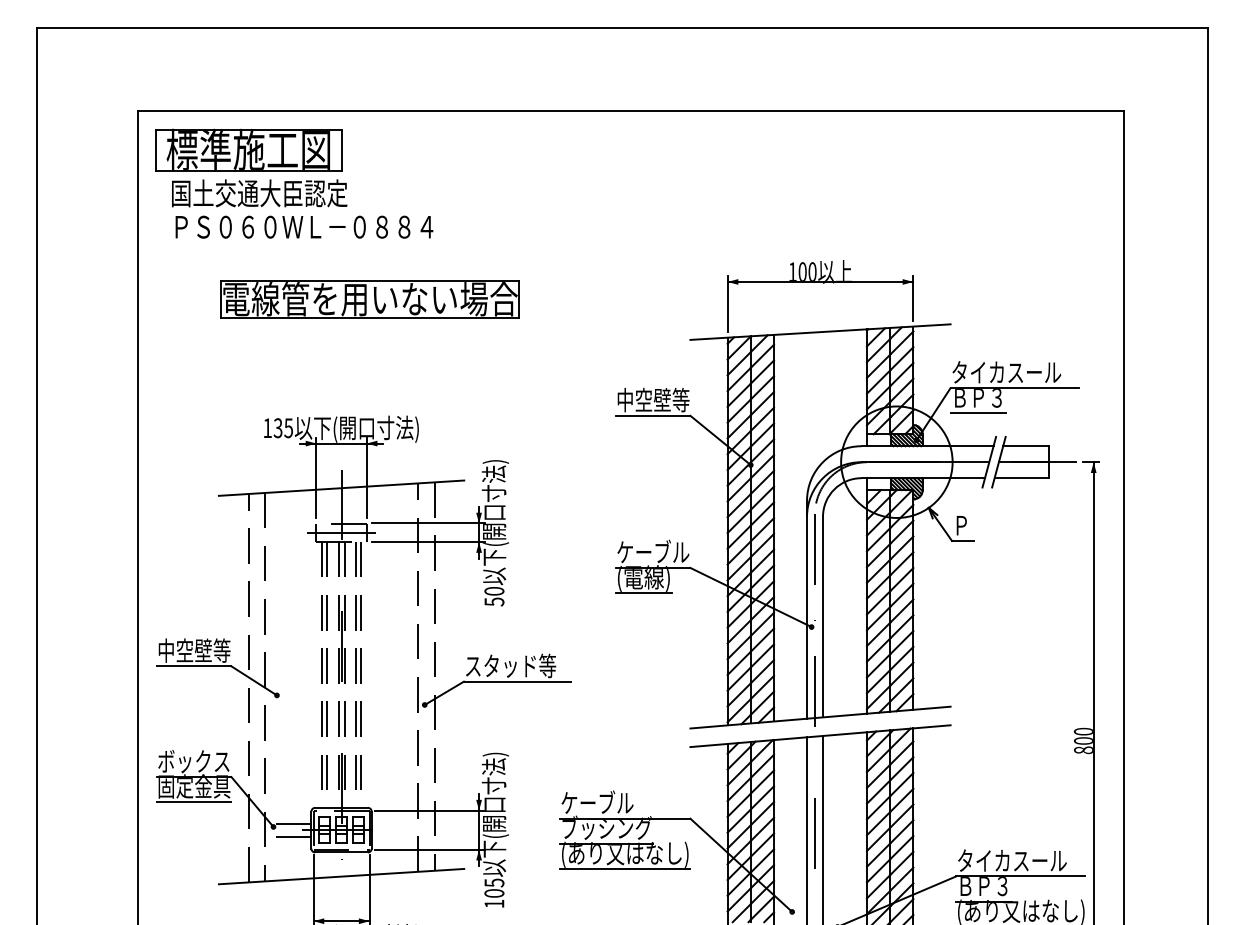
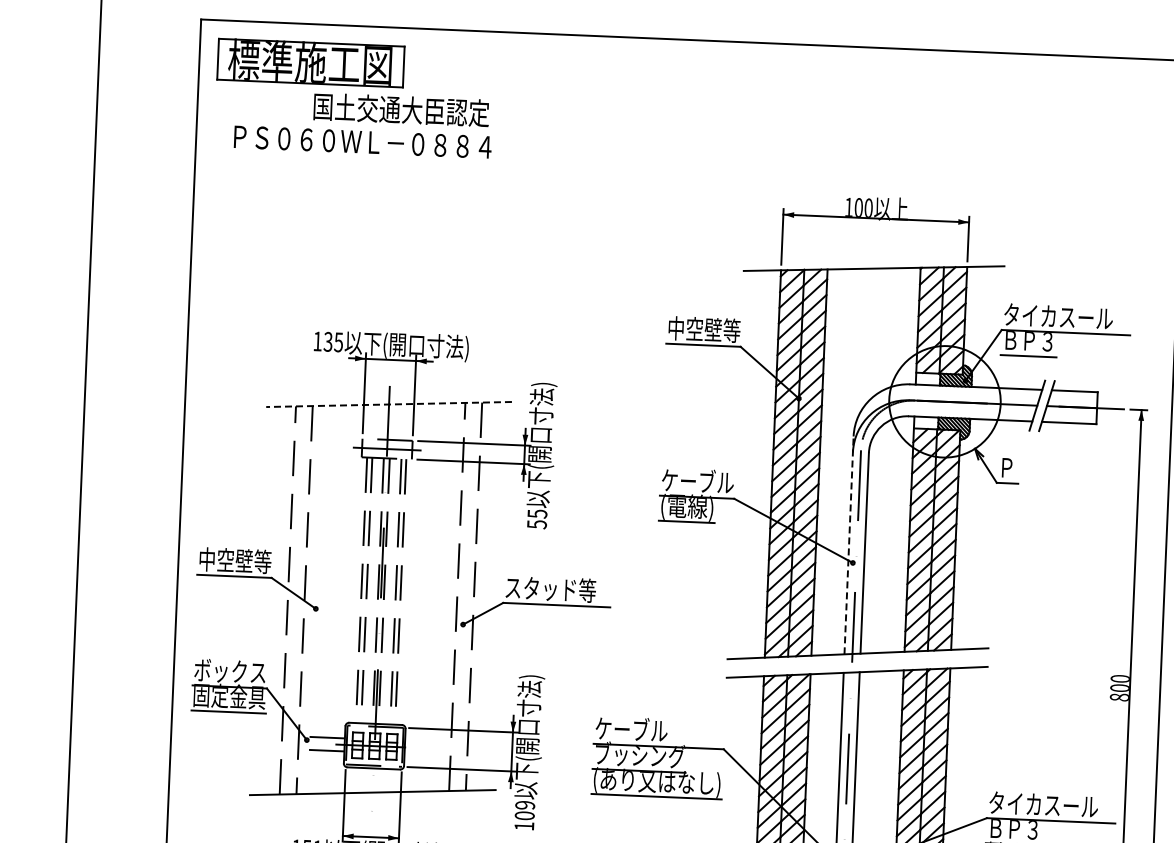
text: (259, 193) -> (401, 110), moved
part: (369, 299) -> (424, 217), removed
line: (341, 488) -> (388, 404), solid -> dashed
text: (494, 591) -> (537, 514), 50 -> 55
line: (807, 609) -> (849, 545), solid -> dashed
text: (494, 882) -> (525, 804), 105 -> 109

